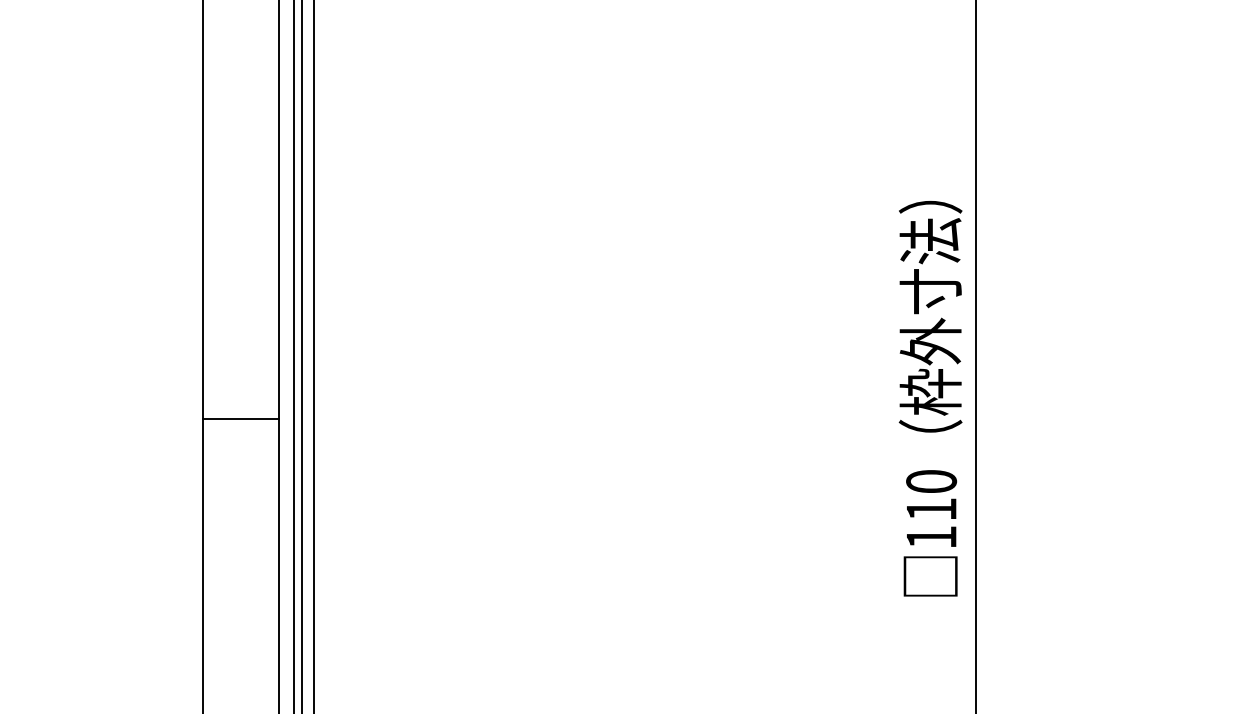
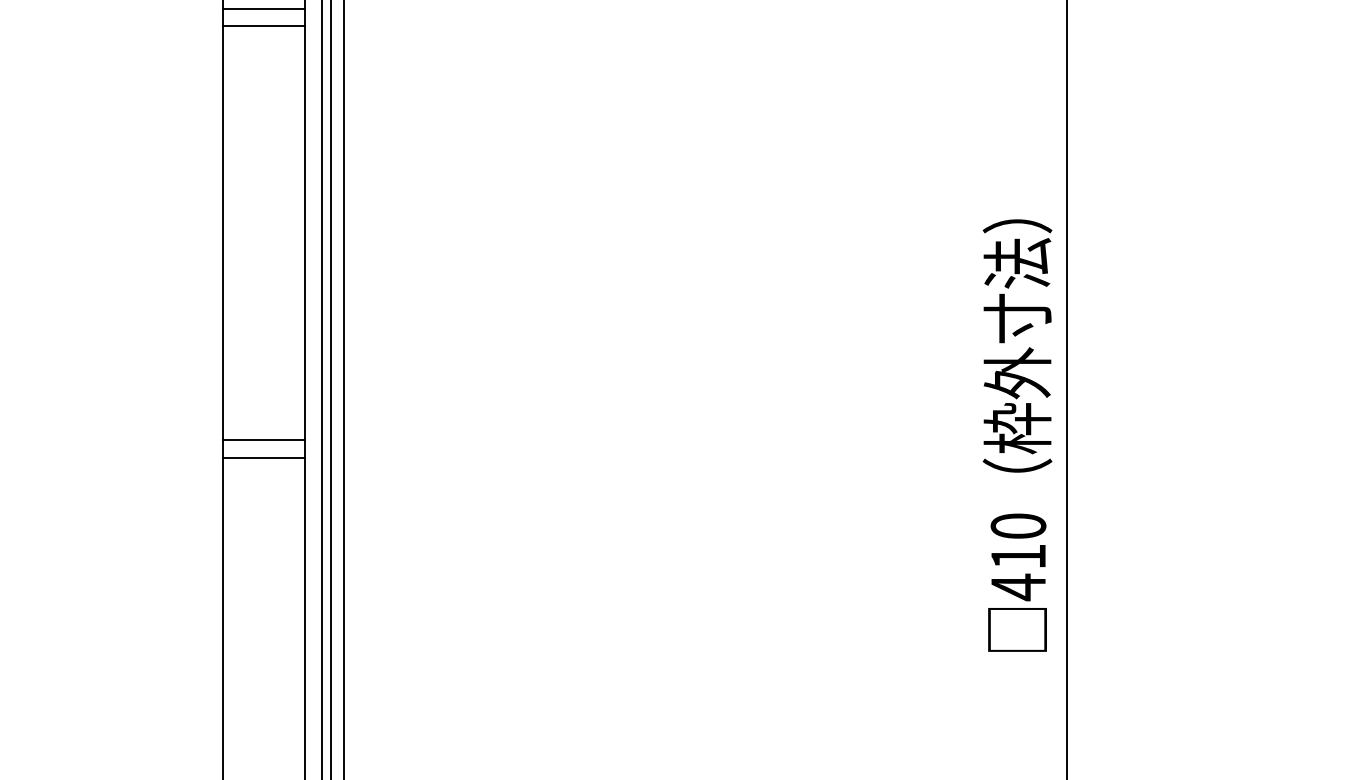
line: (240, 8) -> (263, 8), added
line: (240, 24) -> (263, 26), added
line: (240, 403) -> (263, 440), added
text: (931, 537) -> (1018, 587), 110 -> 410

